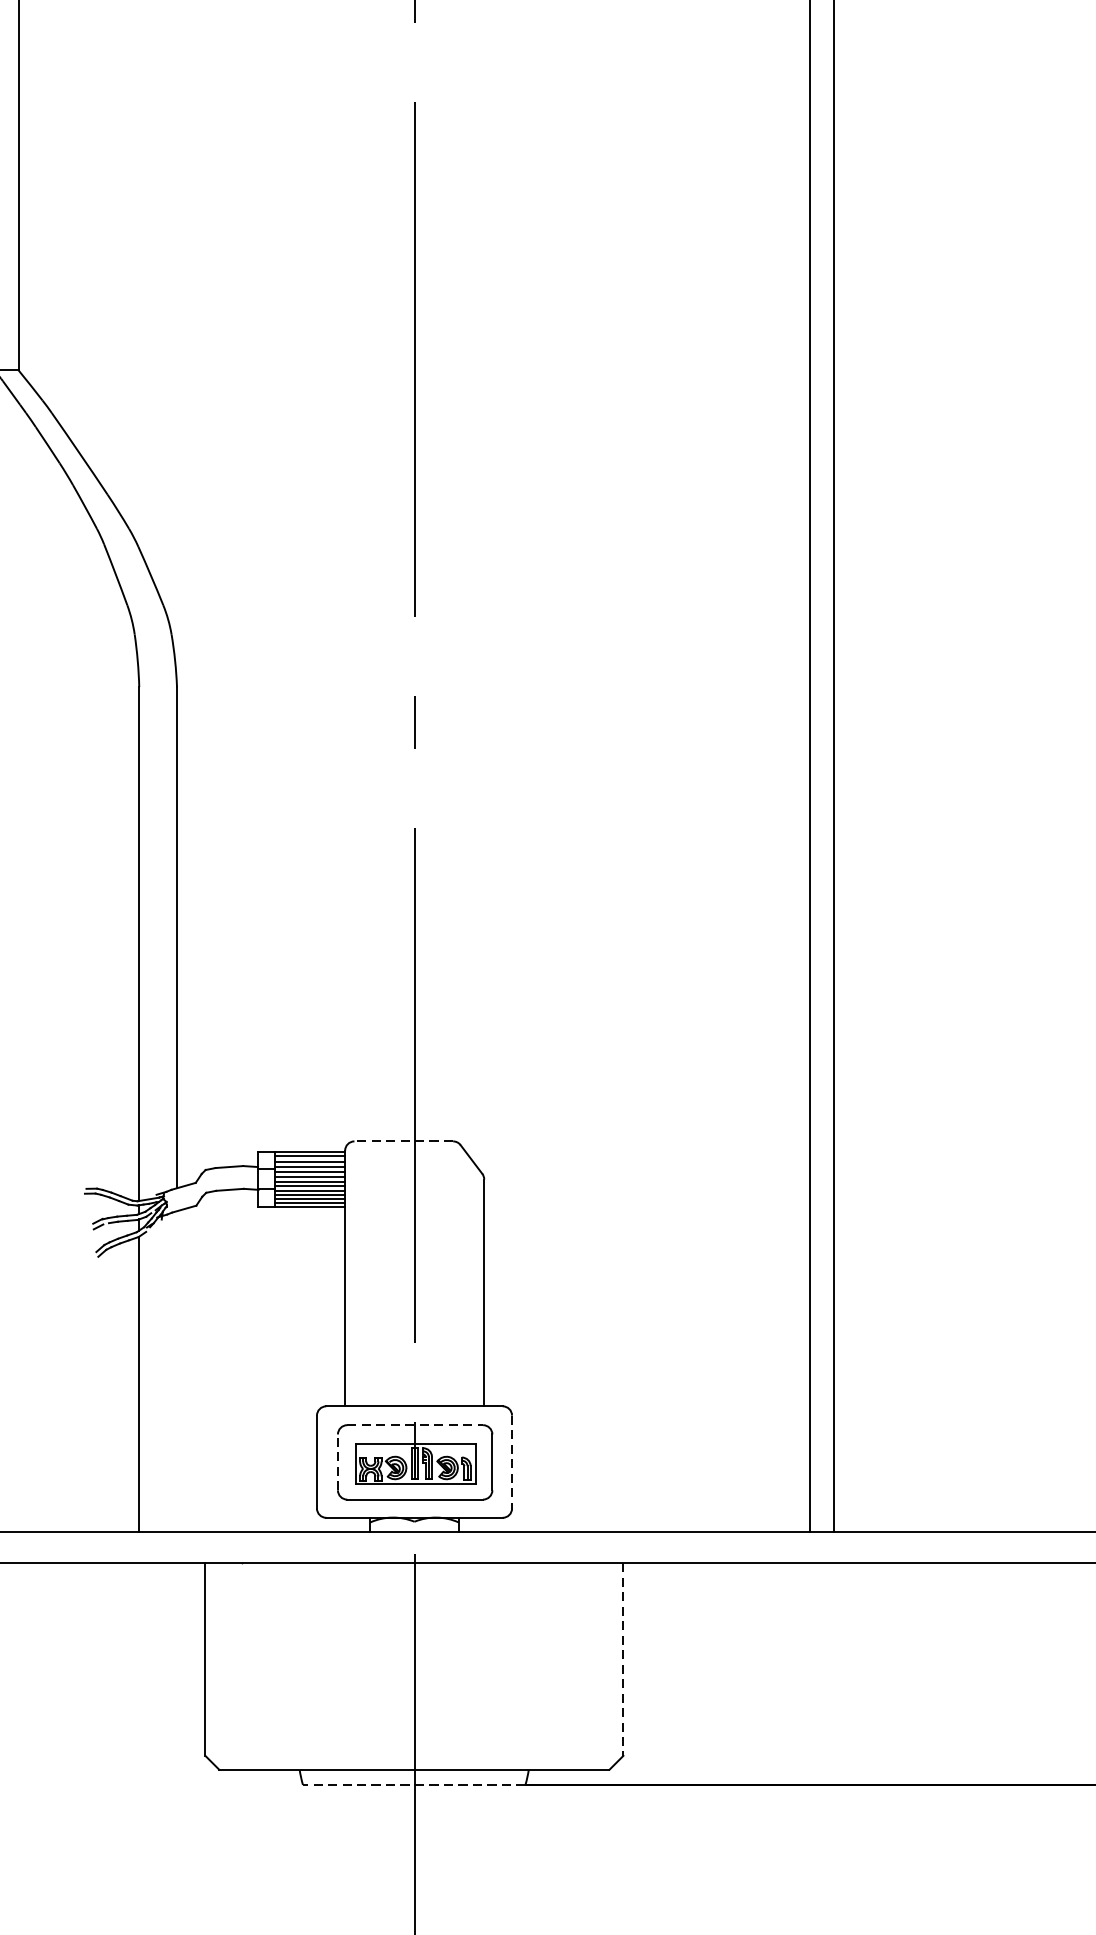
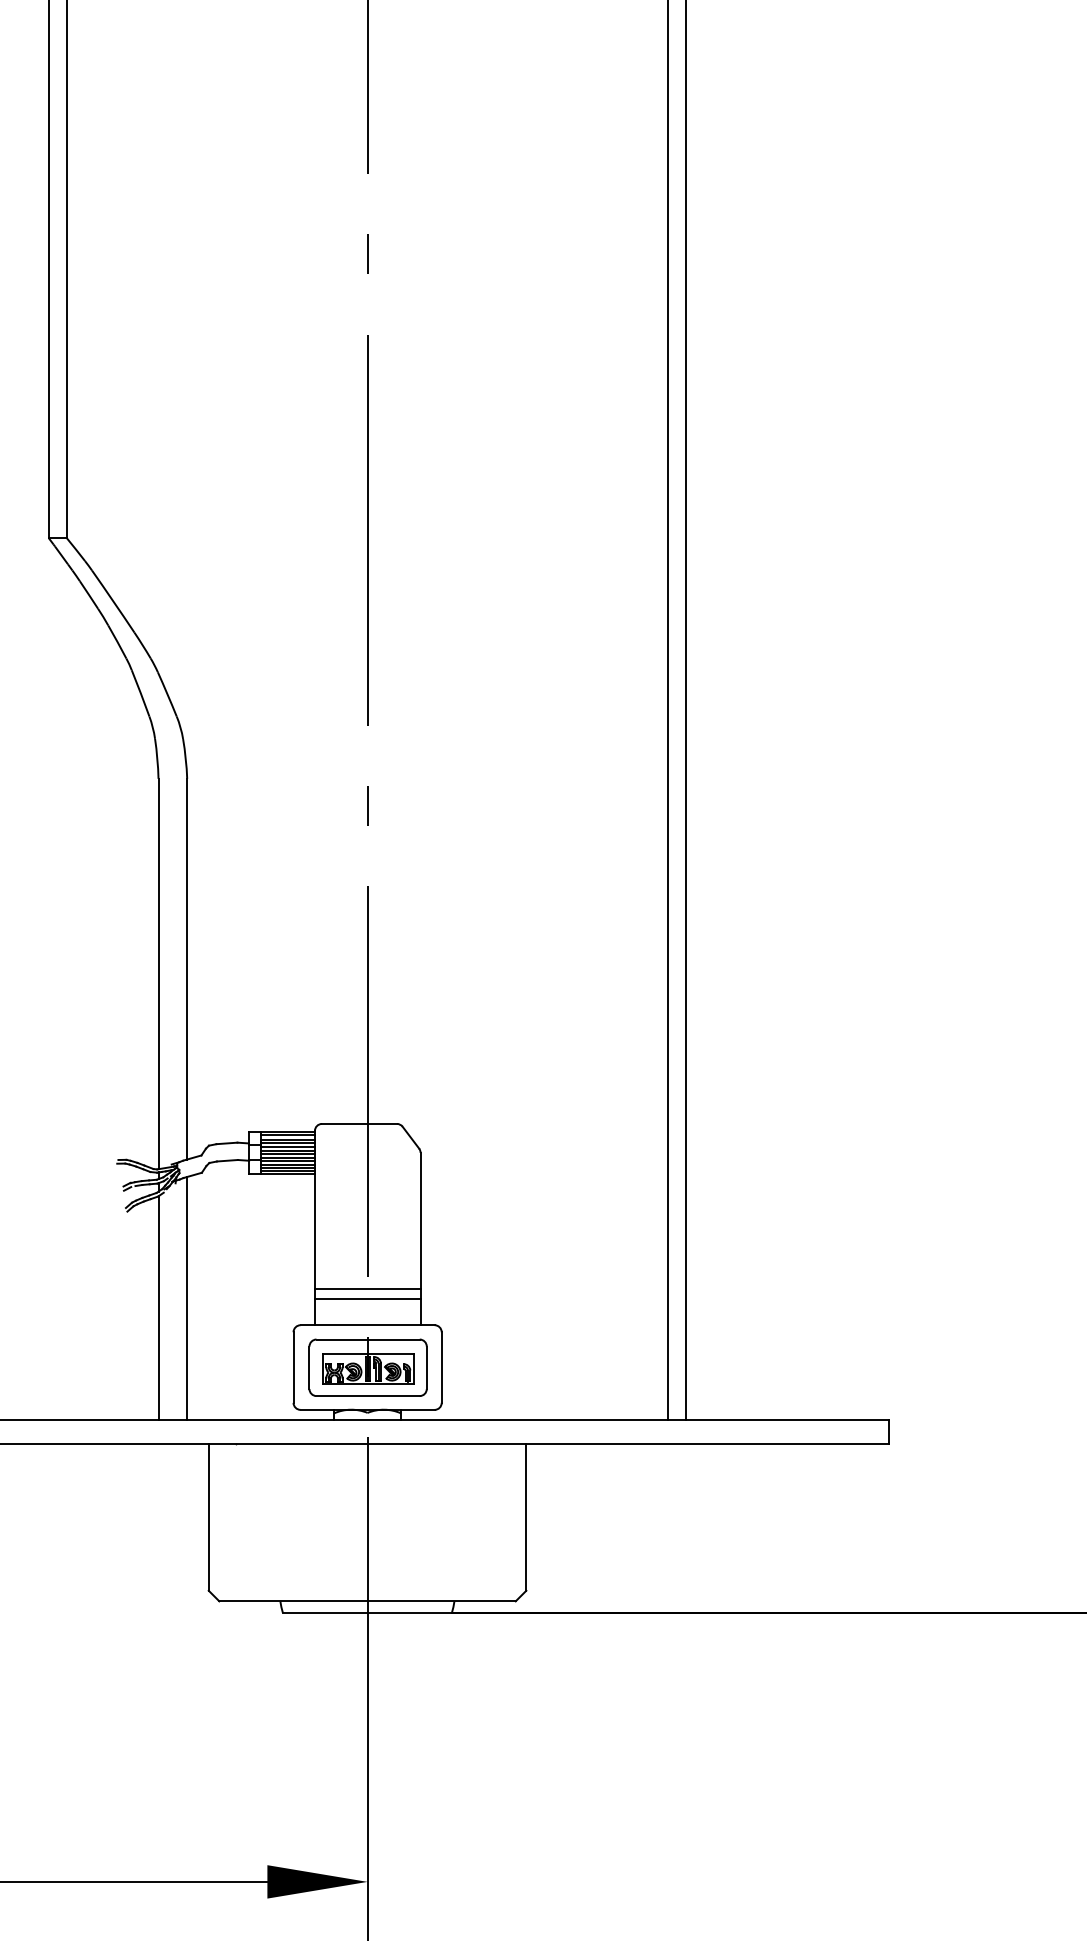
line: (403, 1140) -> (359, 1123), dashed -> solid
line: (414, 1359) -> (367, 1289), added
line: (177, 1371) -> (187, 1298), added
line: (414, 1371) -> (367, 1298), added
line: (415, 1425) -> (368, 1339), dashed -> solid
line: (337, 1461) -> (309, 1367), dashed -> solid
line: (511, 1463) -> (441, 1368), dashed -> solid
line: (623, 1660) -> (526, 1518), dashed -> solid
line: (414, 1784) -> (367, 1612), dashed -> solid

